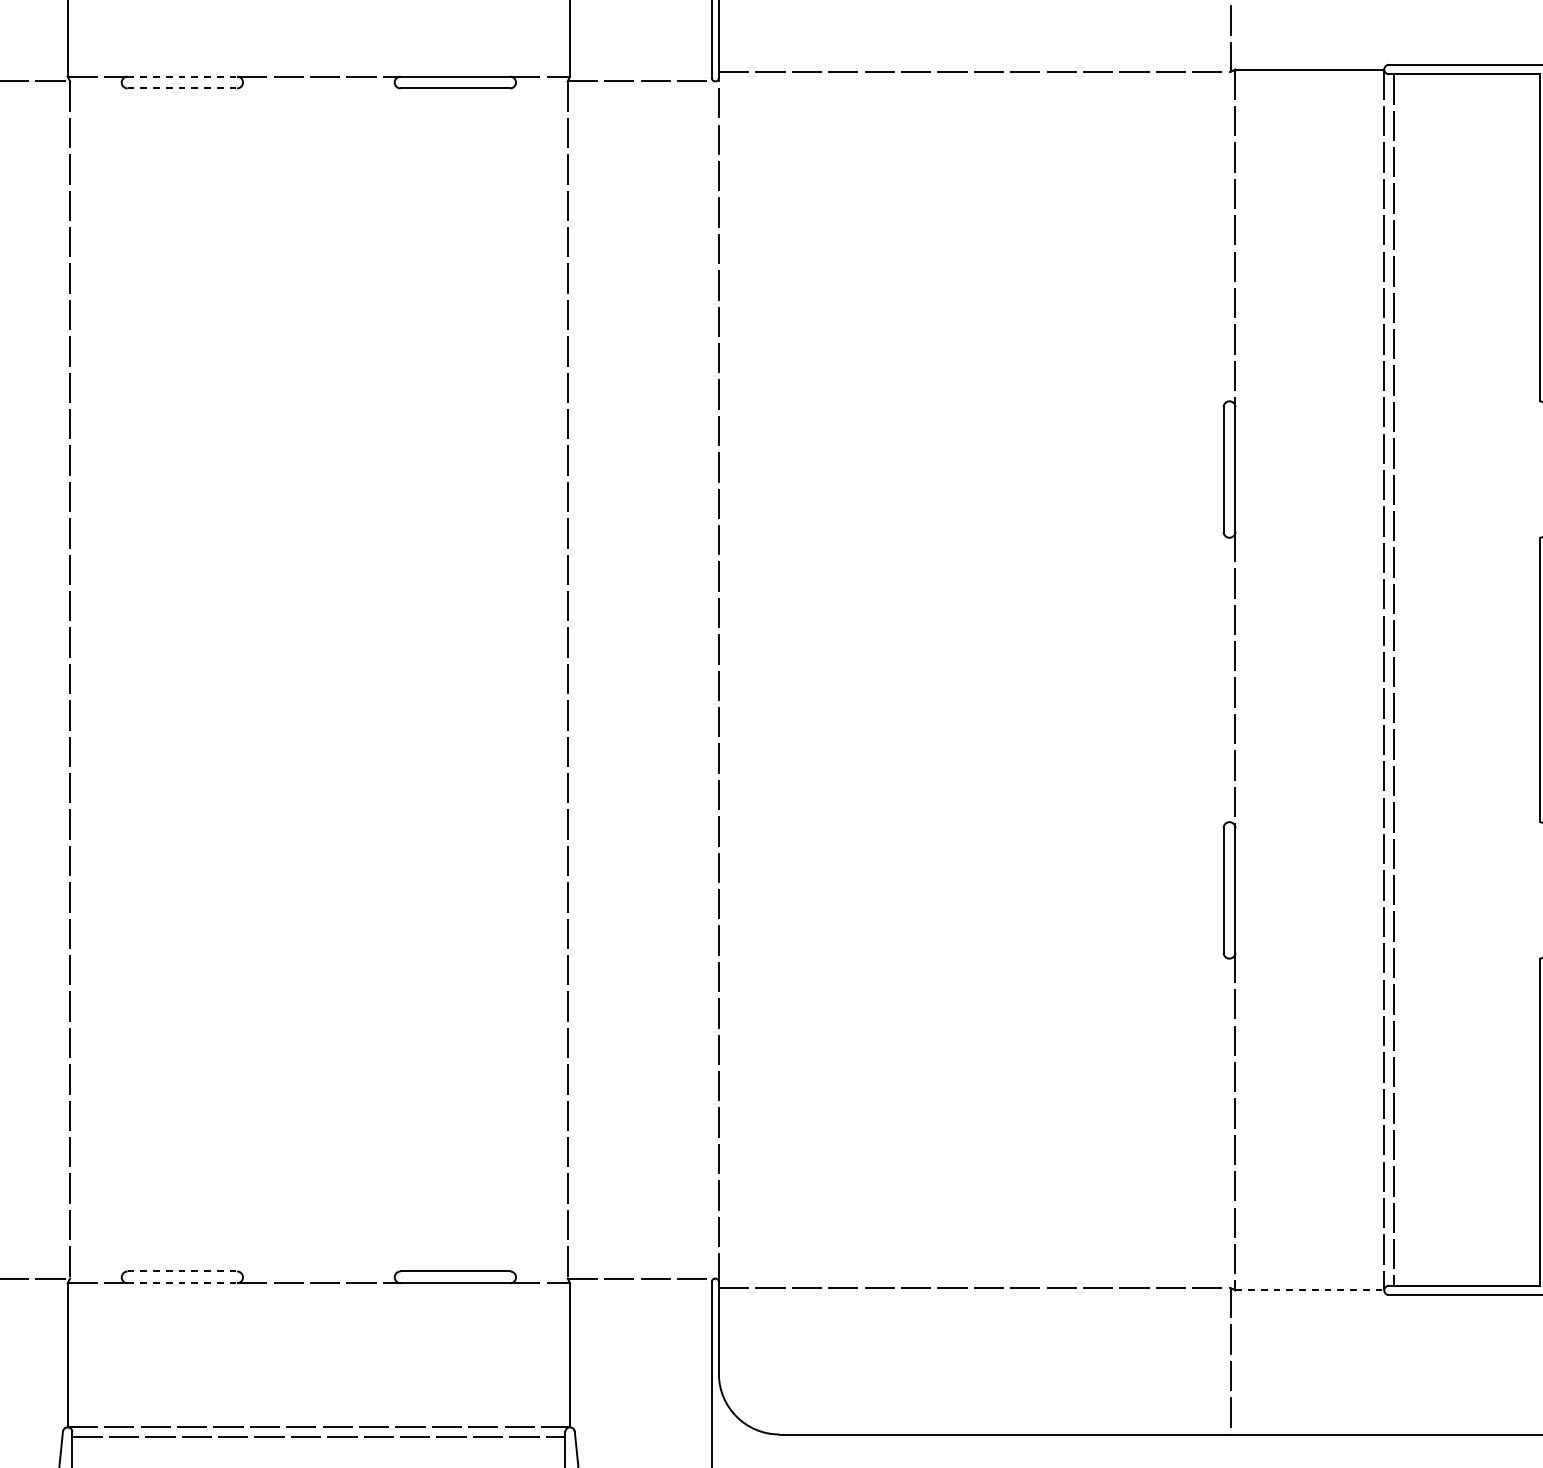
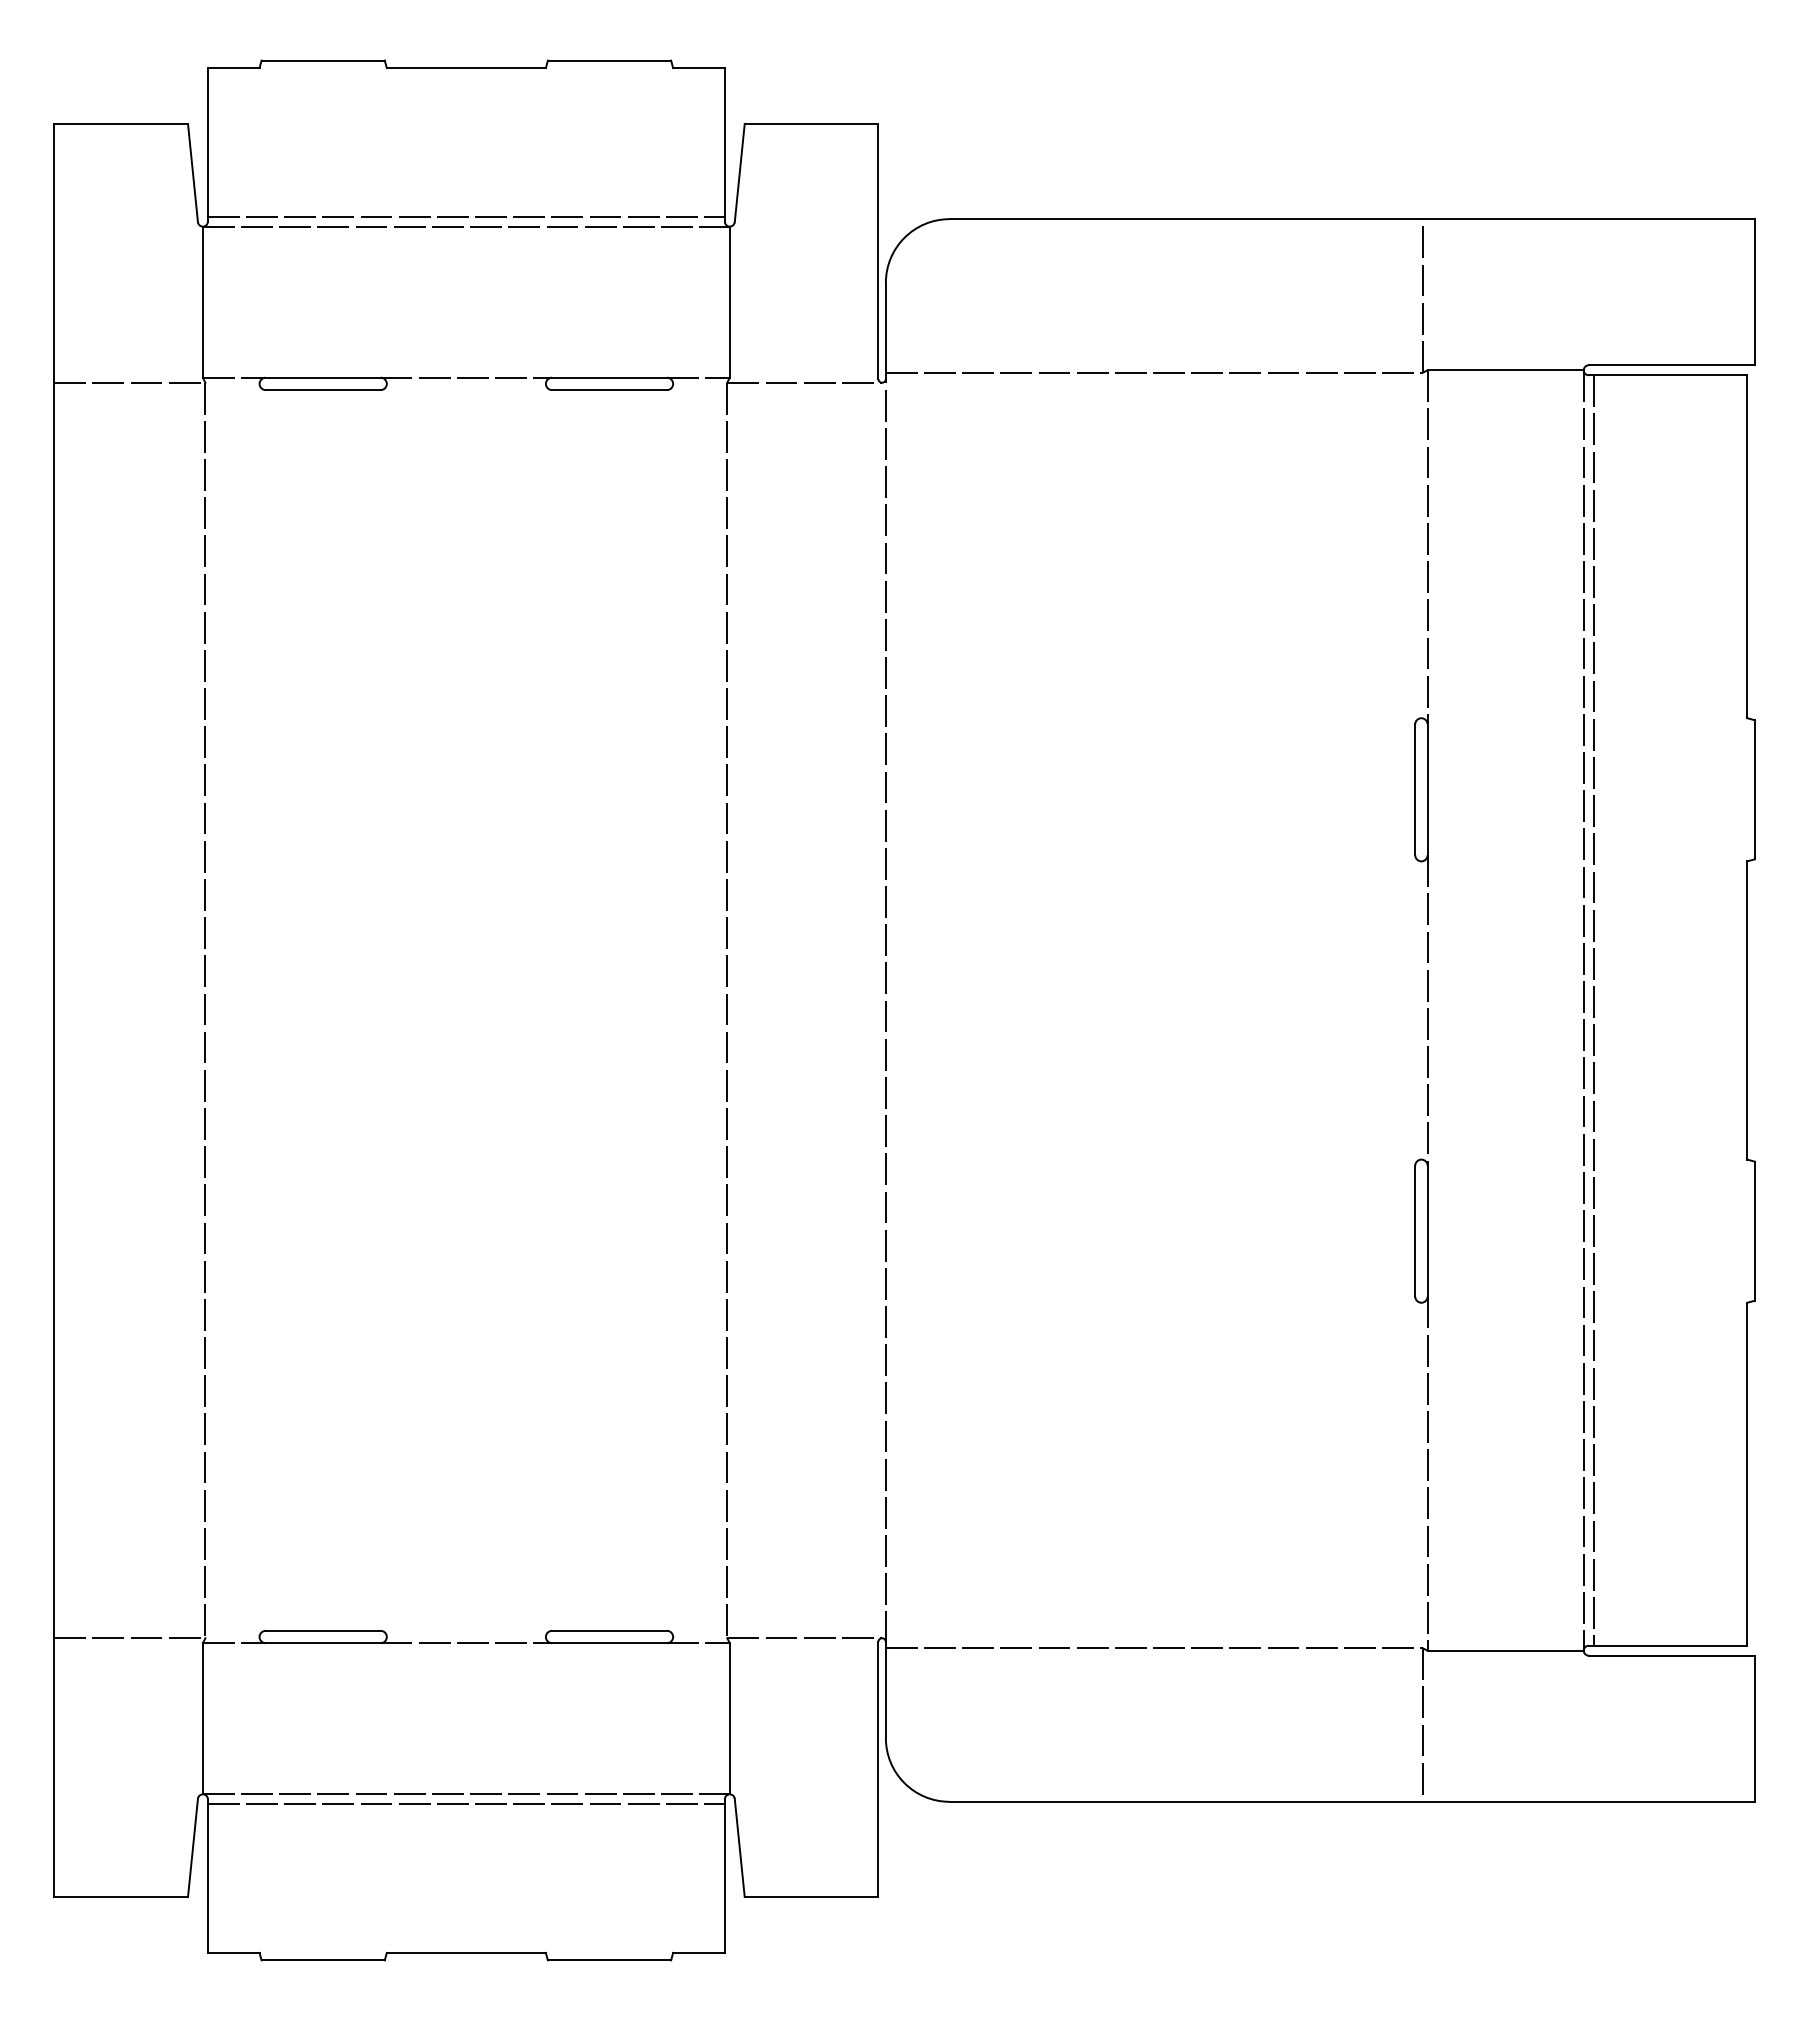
line: (182, 76) -> (323, 377), dashed -> solid
line: (182, 88) -> (323, 390), dashed -> solid
line: (182, 1271) -> (323, 1630), dashed -> solid
line: (182, 1283) -> (323, 1643), dashed -> solid
line: (1310, 1290) -> (1506, 1650), dashed -> solid

